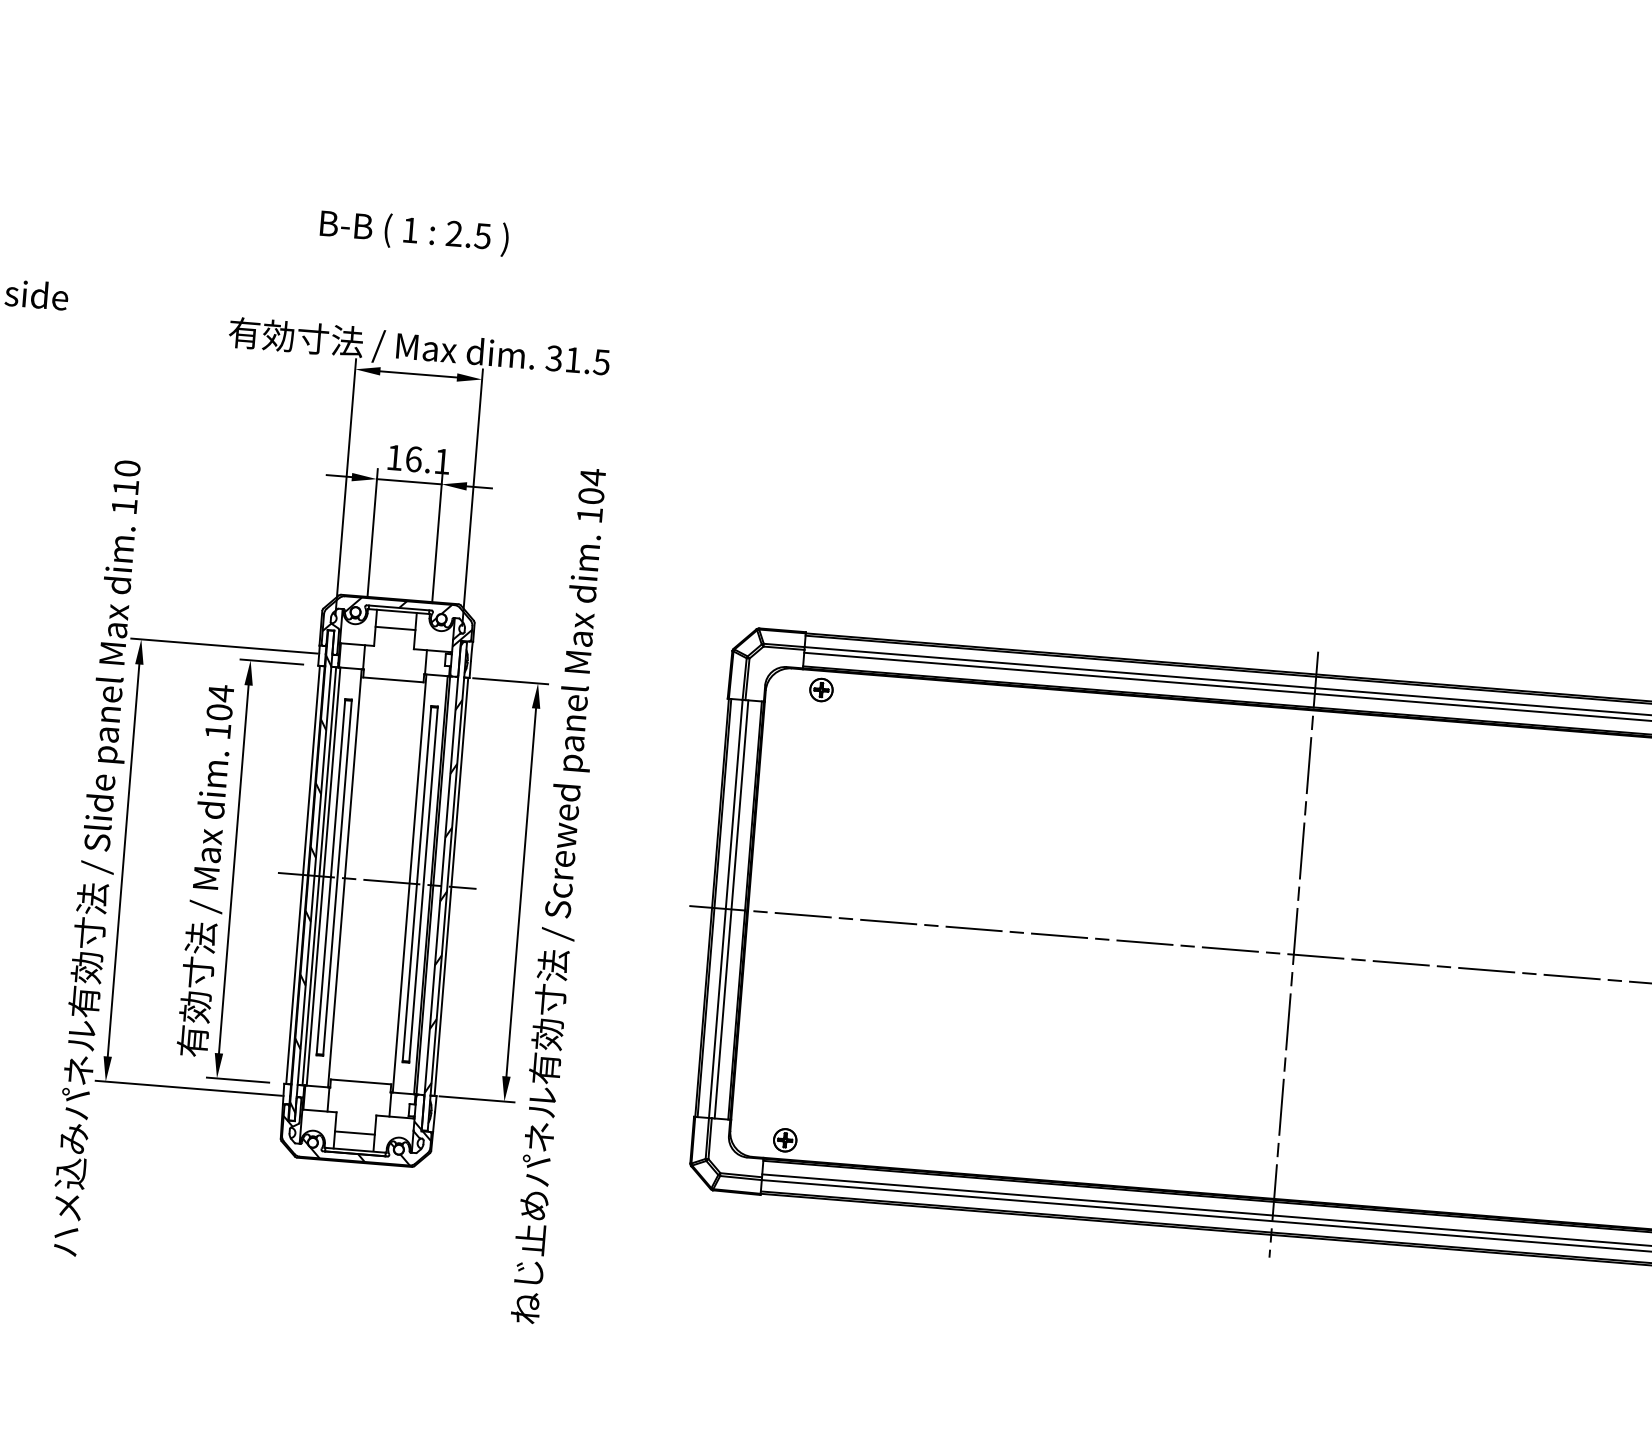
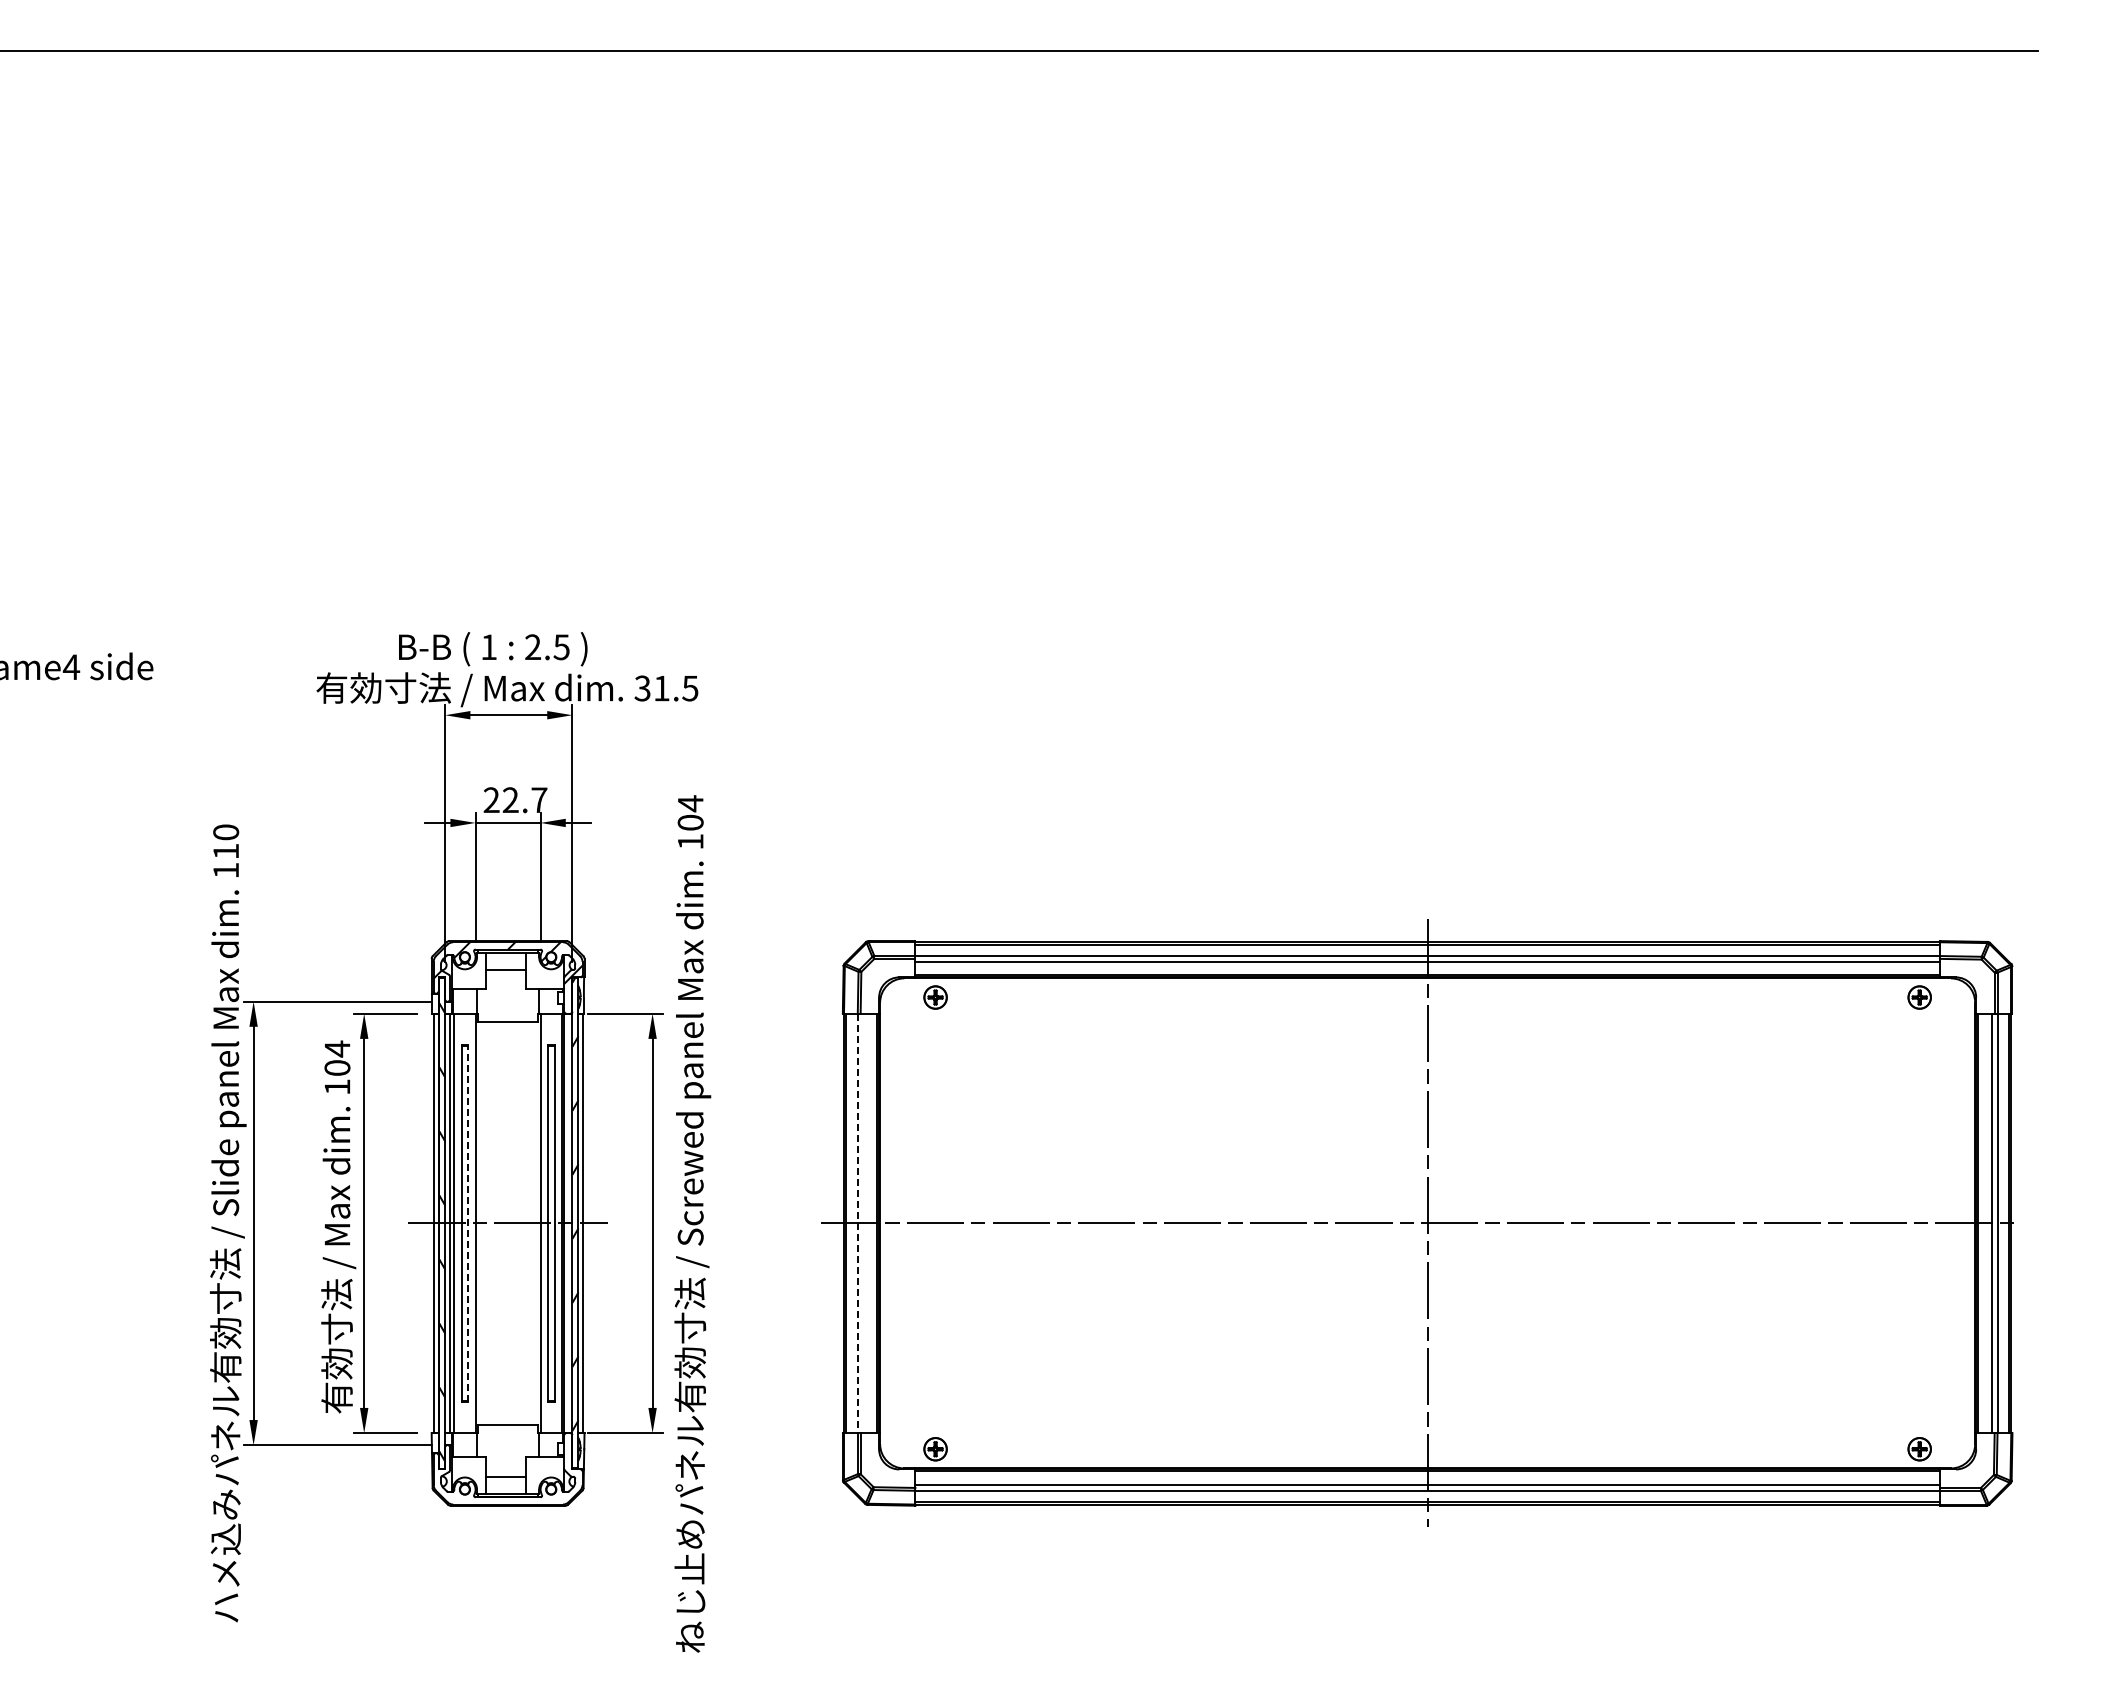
text: (414, 232) -> (493, 649), moved
text: (418, 459) -> (515, 800), 16.1 -> 22.7
line: (337, 877) -> (468, 1223), solid -> dashed
line: (725, 909) -> (857, 1223), solid -> dashed
line: (731, 909) -> (863, 1223), removed
hatch: (355, 1139) -> (507, 1482), removed

